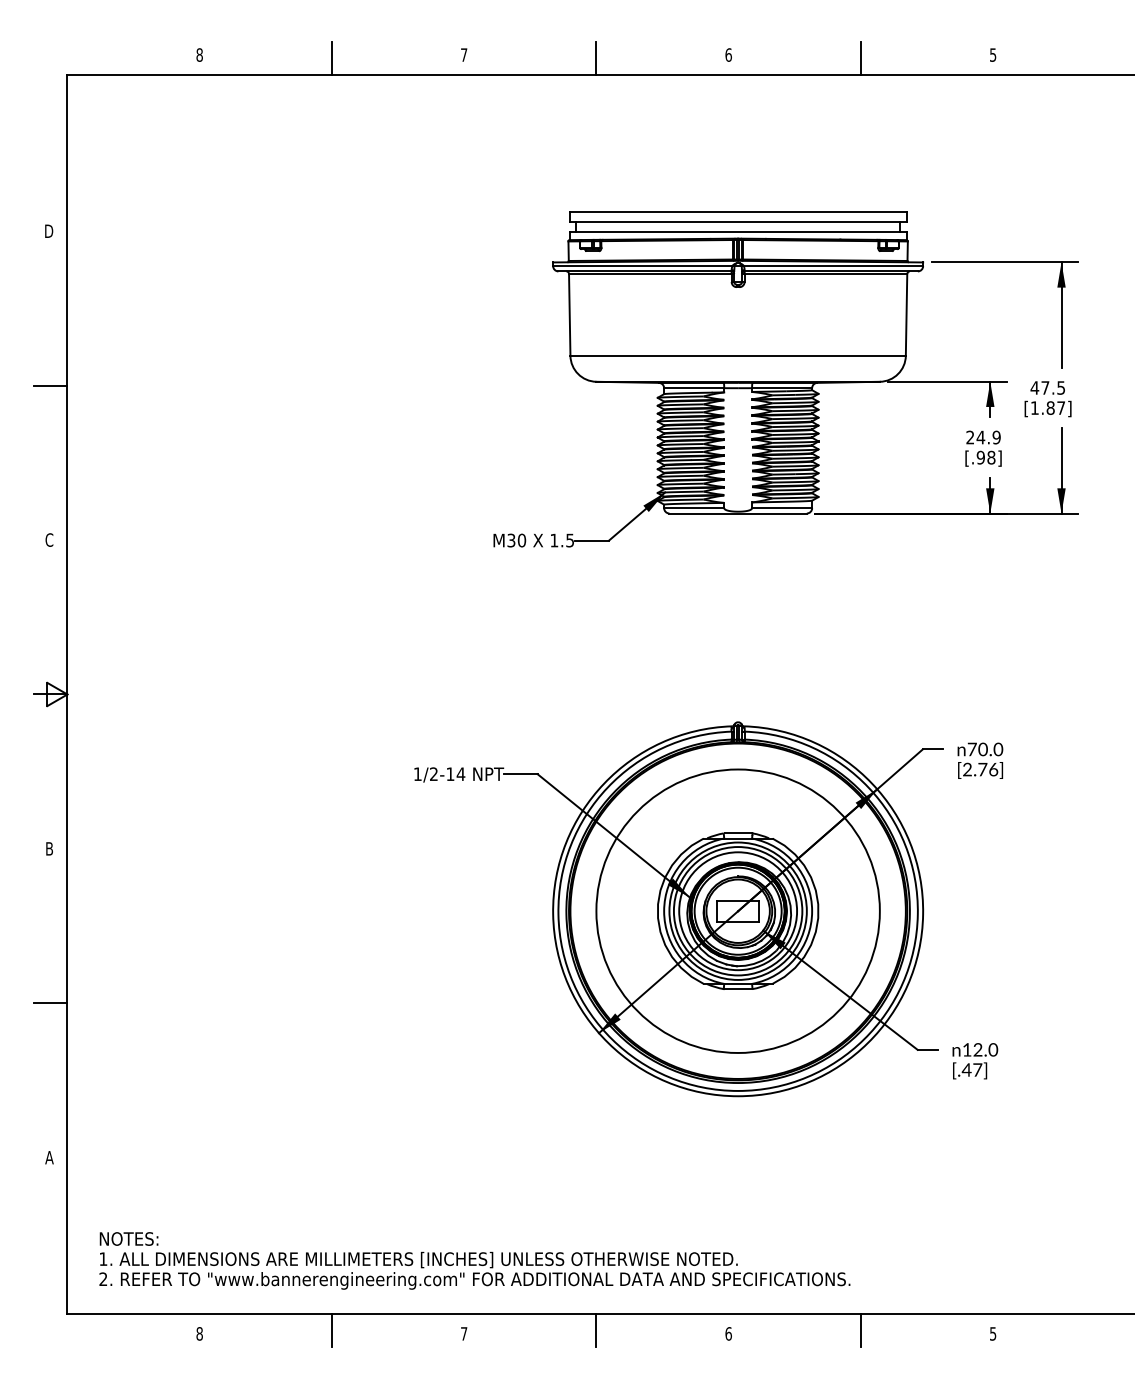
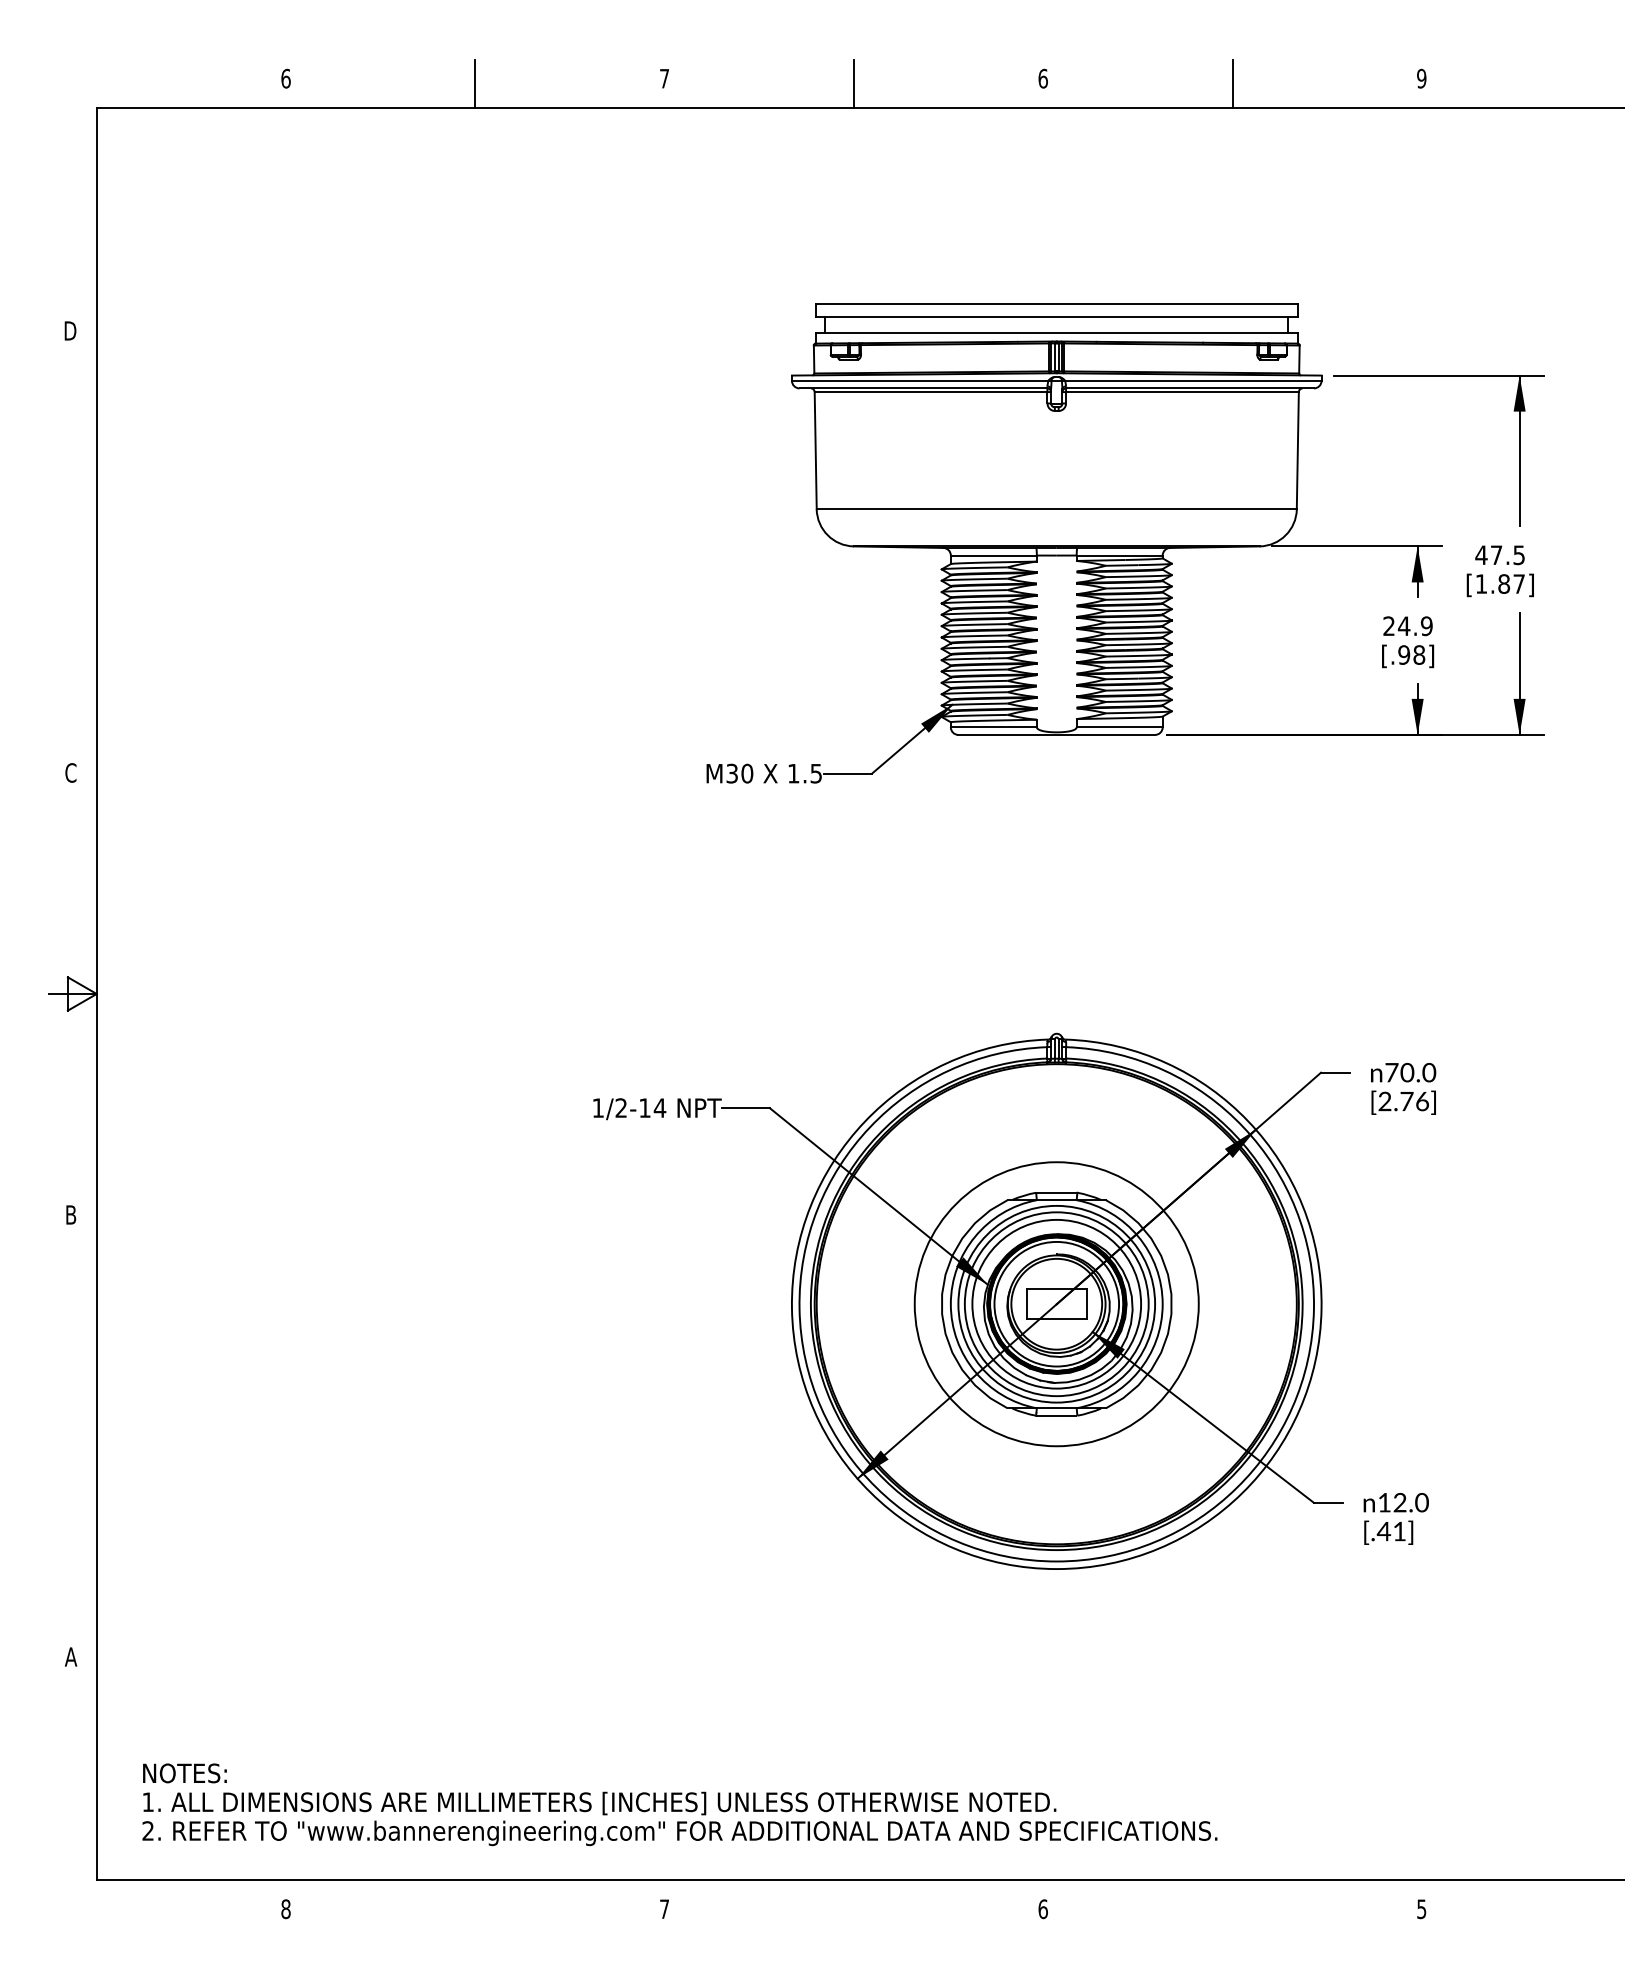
text: (199, 54) -> (285, 77), 8 -> 6
text: (992, 54) -> (1420, 77), 5 -> 9
line: (50, 385) -> (72, 551), removed
circle: (737, 910) -> (1055, 1303), size x0.7
line: (50, 1003) -> (72, 1436), removed
text: (977, 1069) -> (1399, 1530), [.47] -> [.41]
line: (331, 1330) -> (474, 1904), removed
line: (596, 1330) -> (854, 1904), removed
line: (860, 1330) -> (1231, 1904), removed

